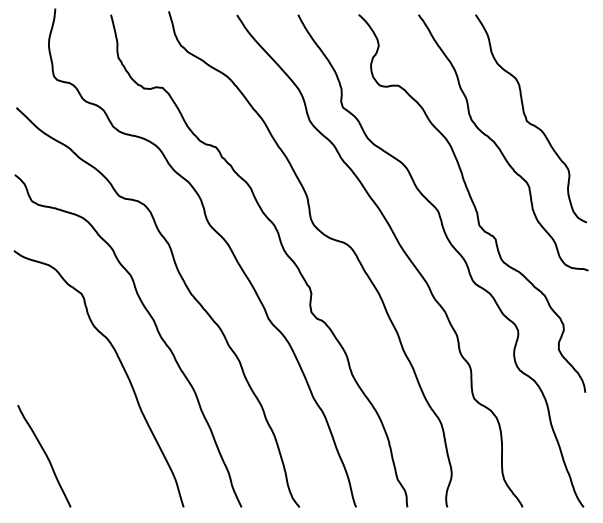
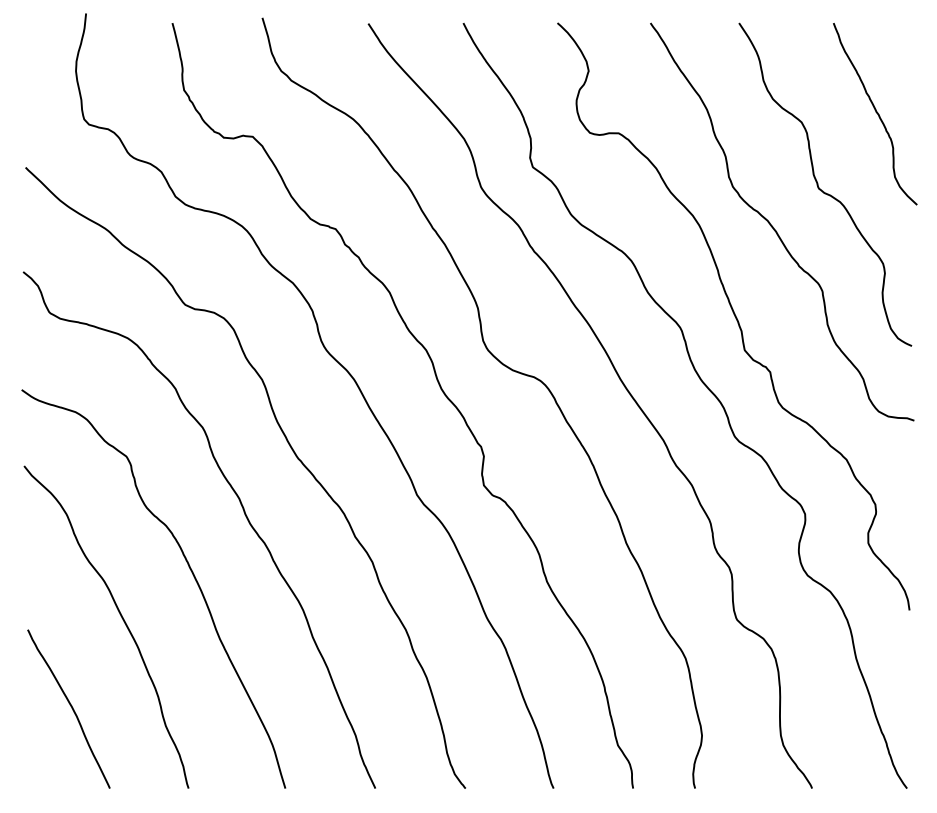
curve: (563, 72) -> (875, 112), added
curve: (78, 399) -> (122, 620), added

